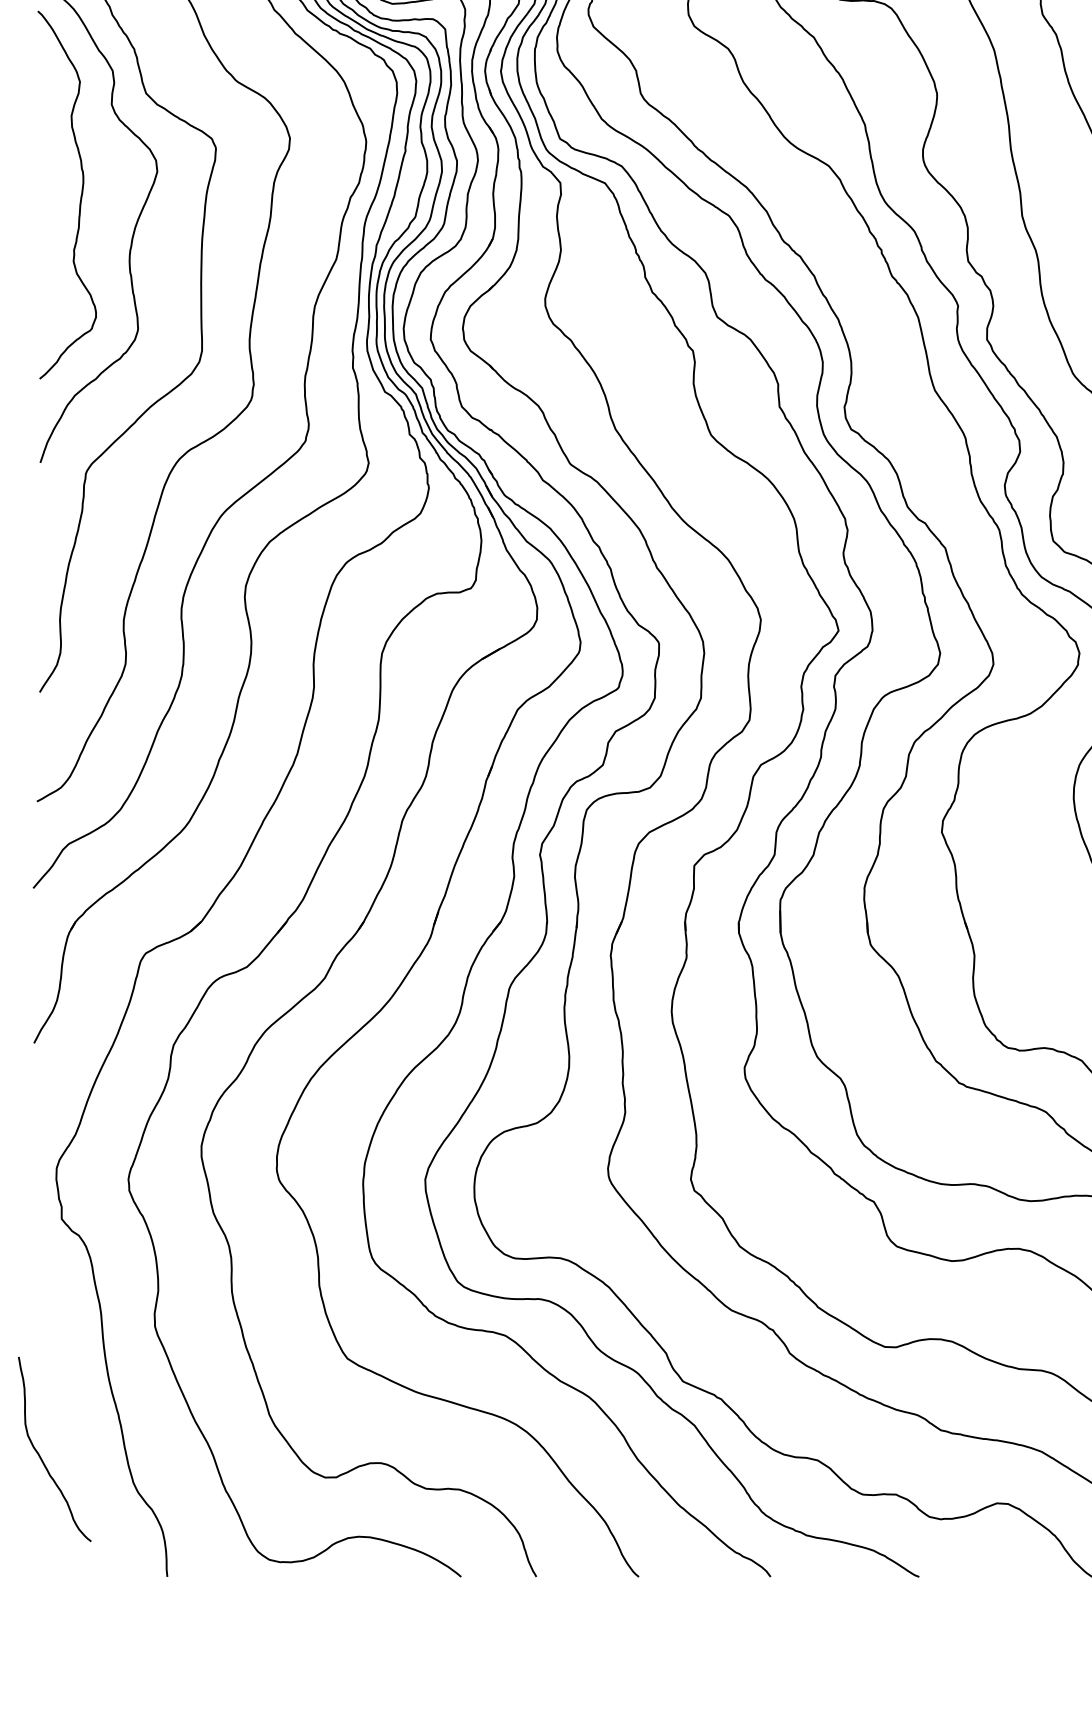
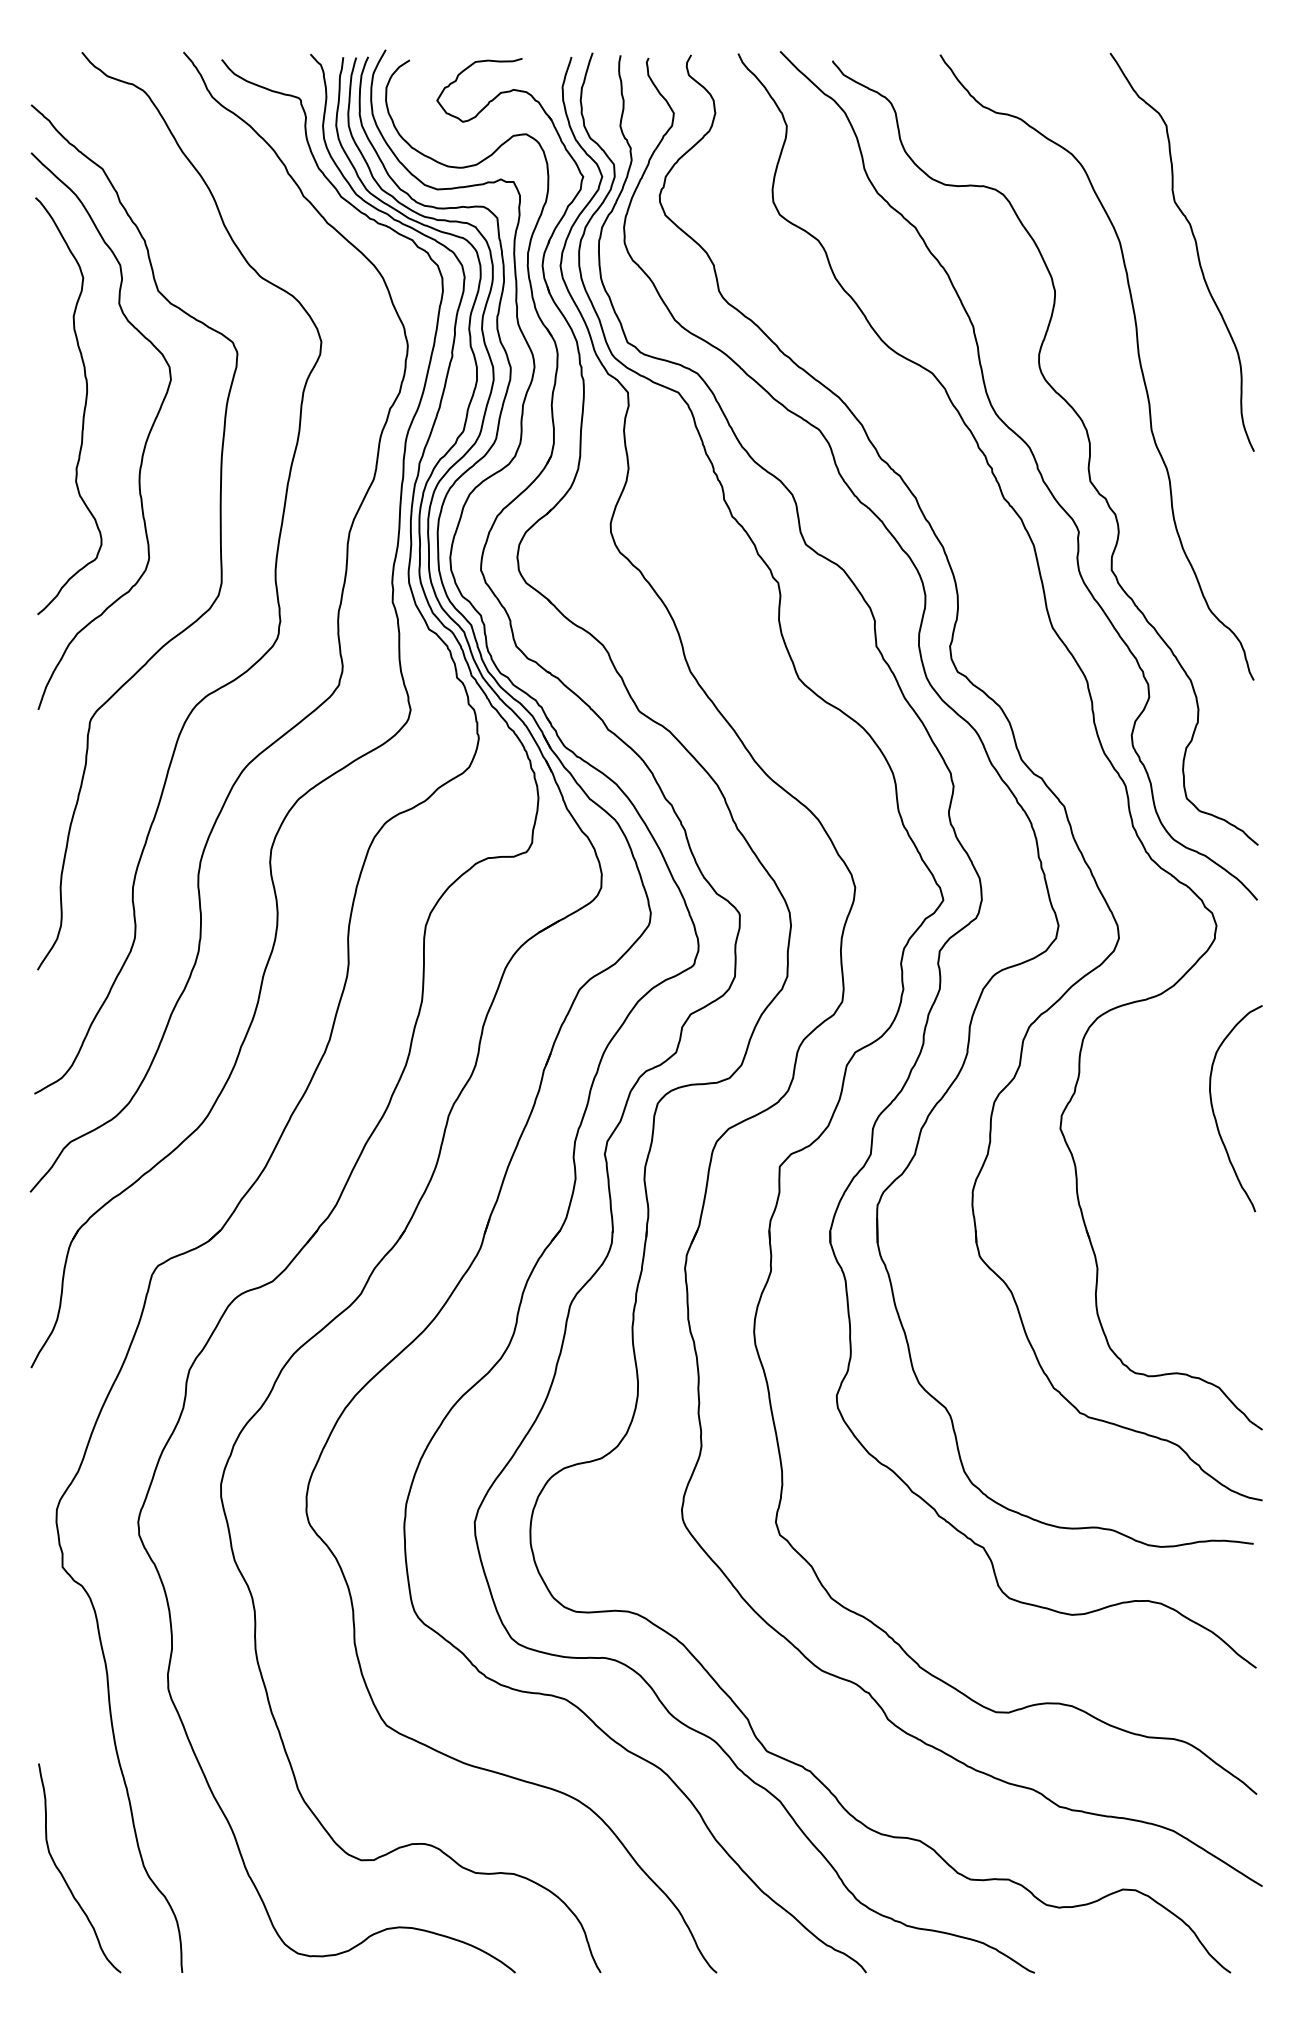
curve: (40, 1455) -> (63, 1875), moved

